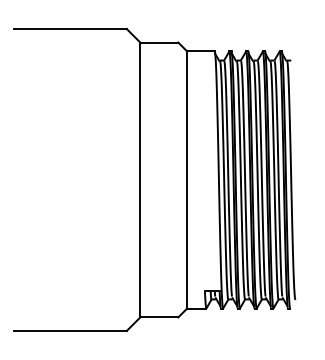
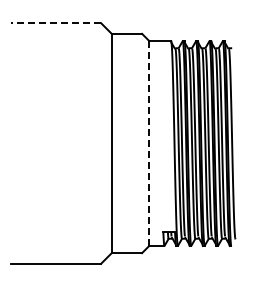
line: (69, 29) -> (55, 23), solid -> dashed
line: (187, 180) -> (149, 143), solid -> dashed

